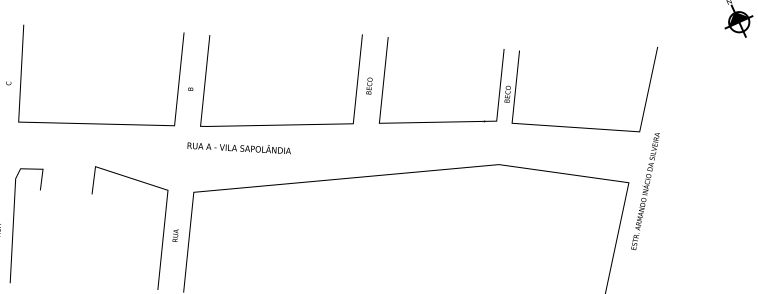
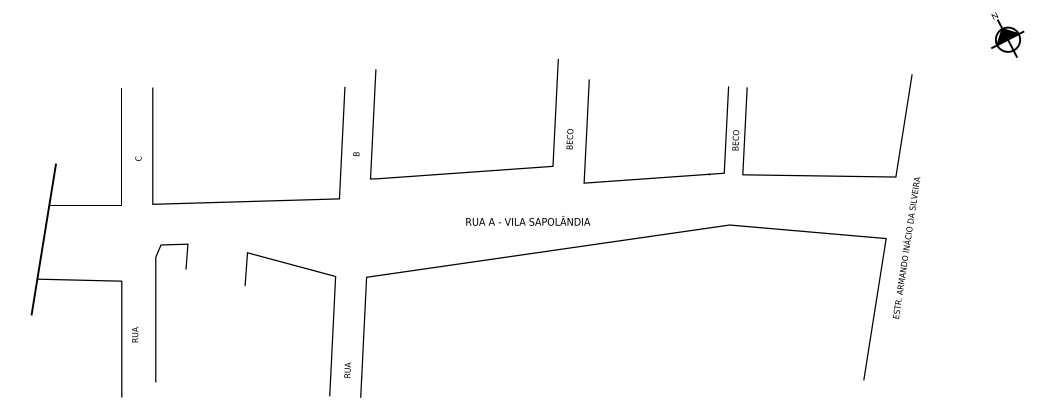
line: (280, 124) -> (466, 171), moved
text: (239, 147) -> (528, 220), moved
line: (13, 224) -> (156, 312), moved
text: (175, 235) -> (347, 369), moved

